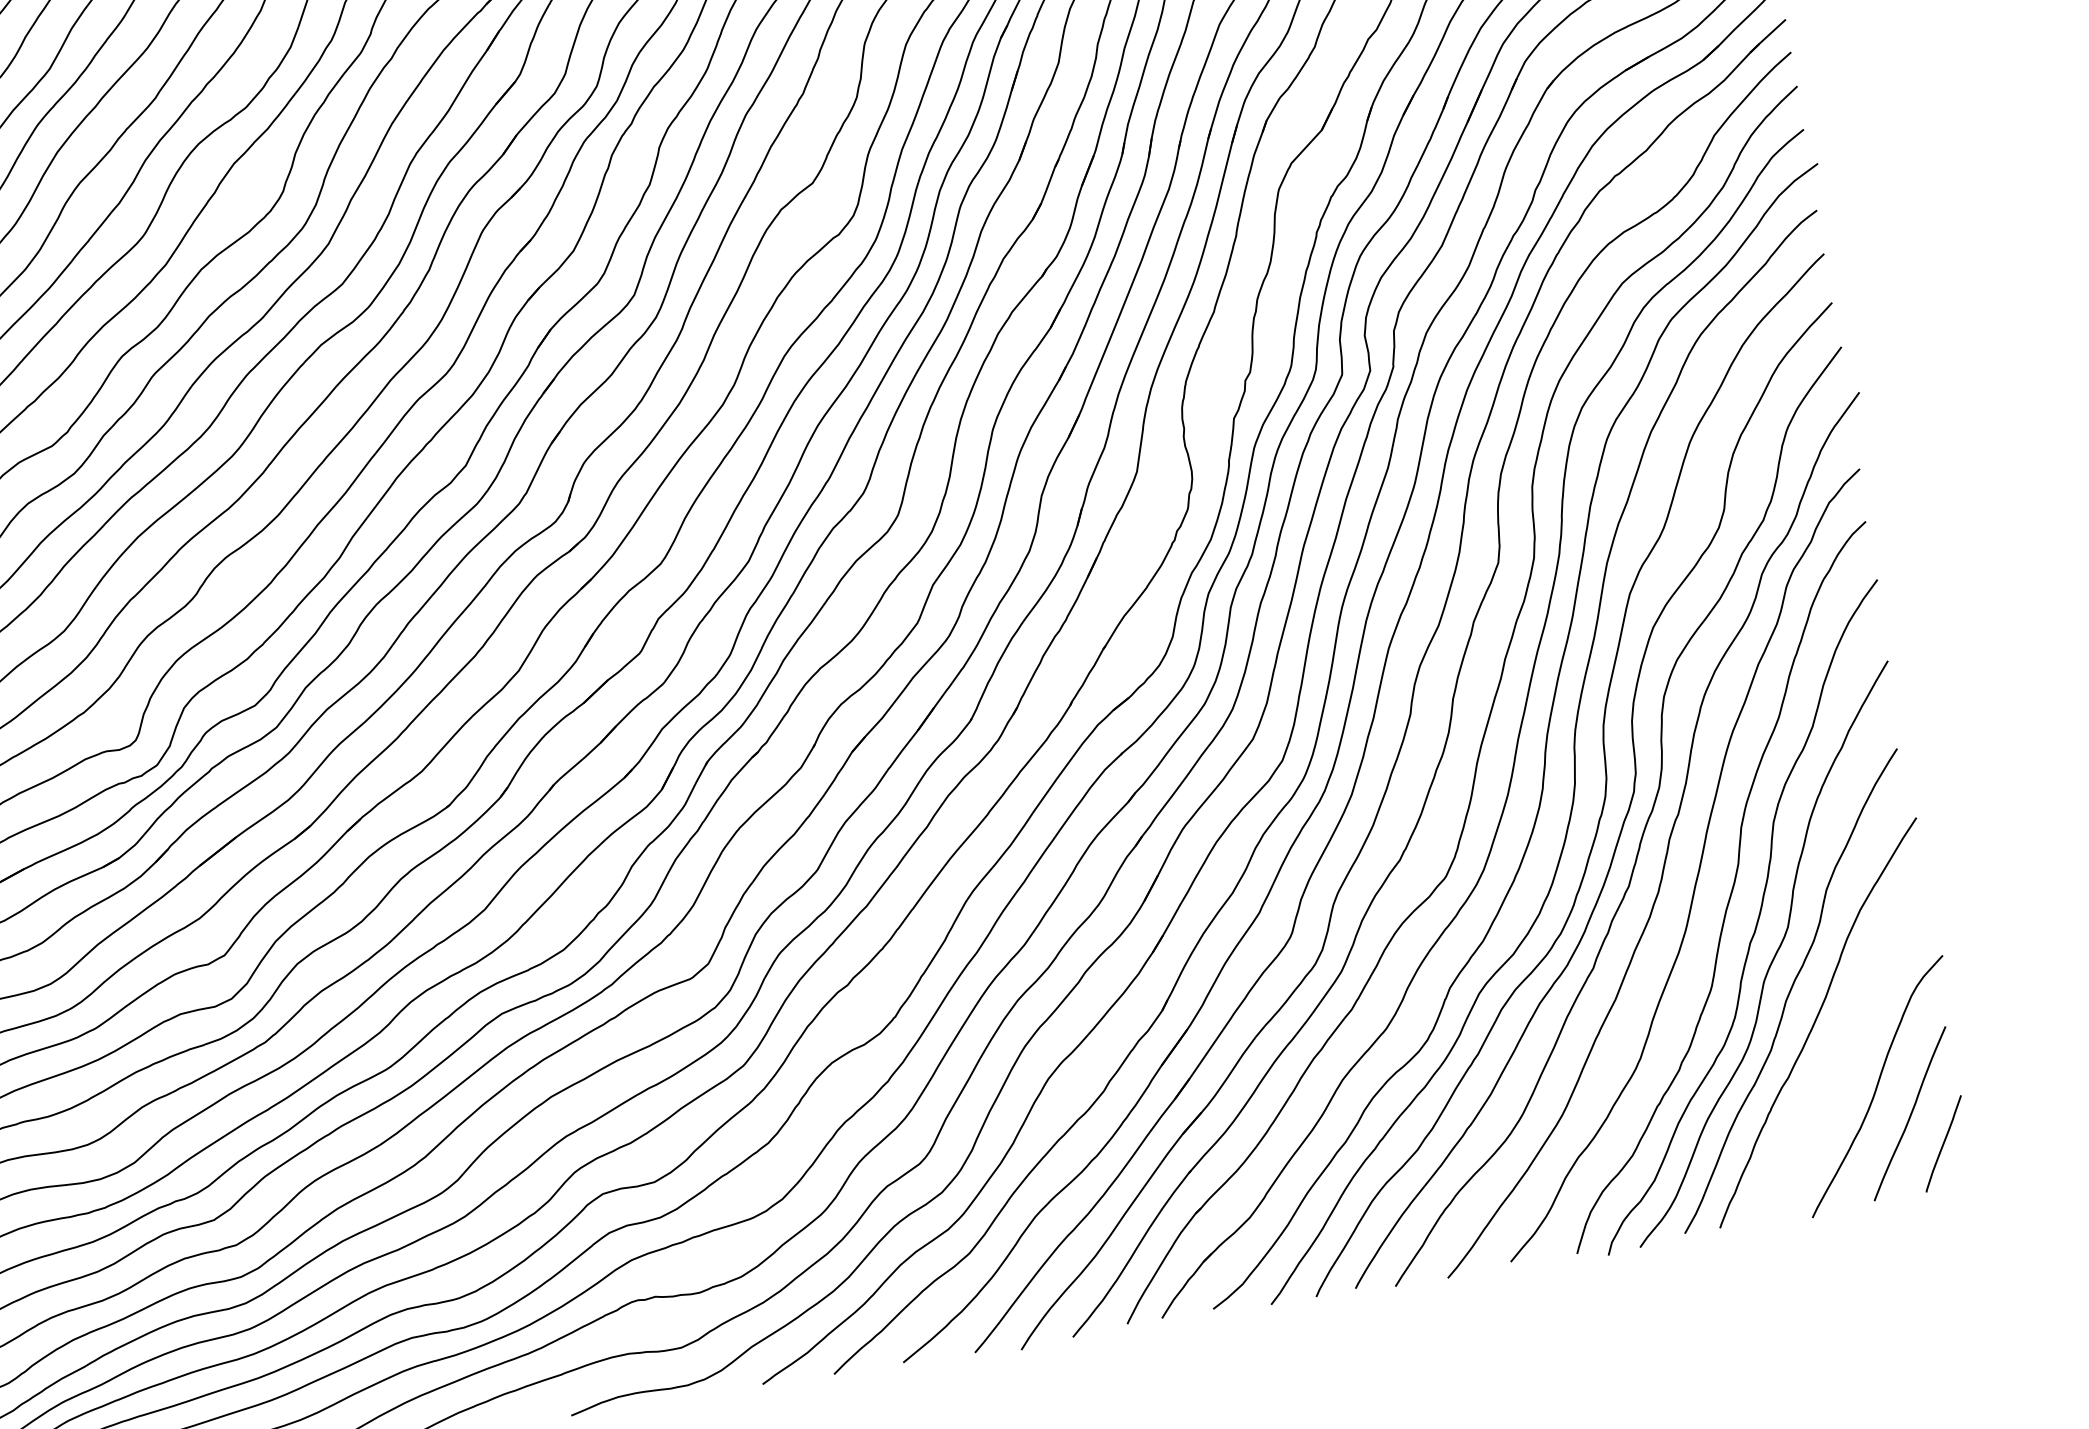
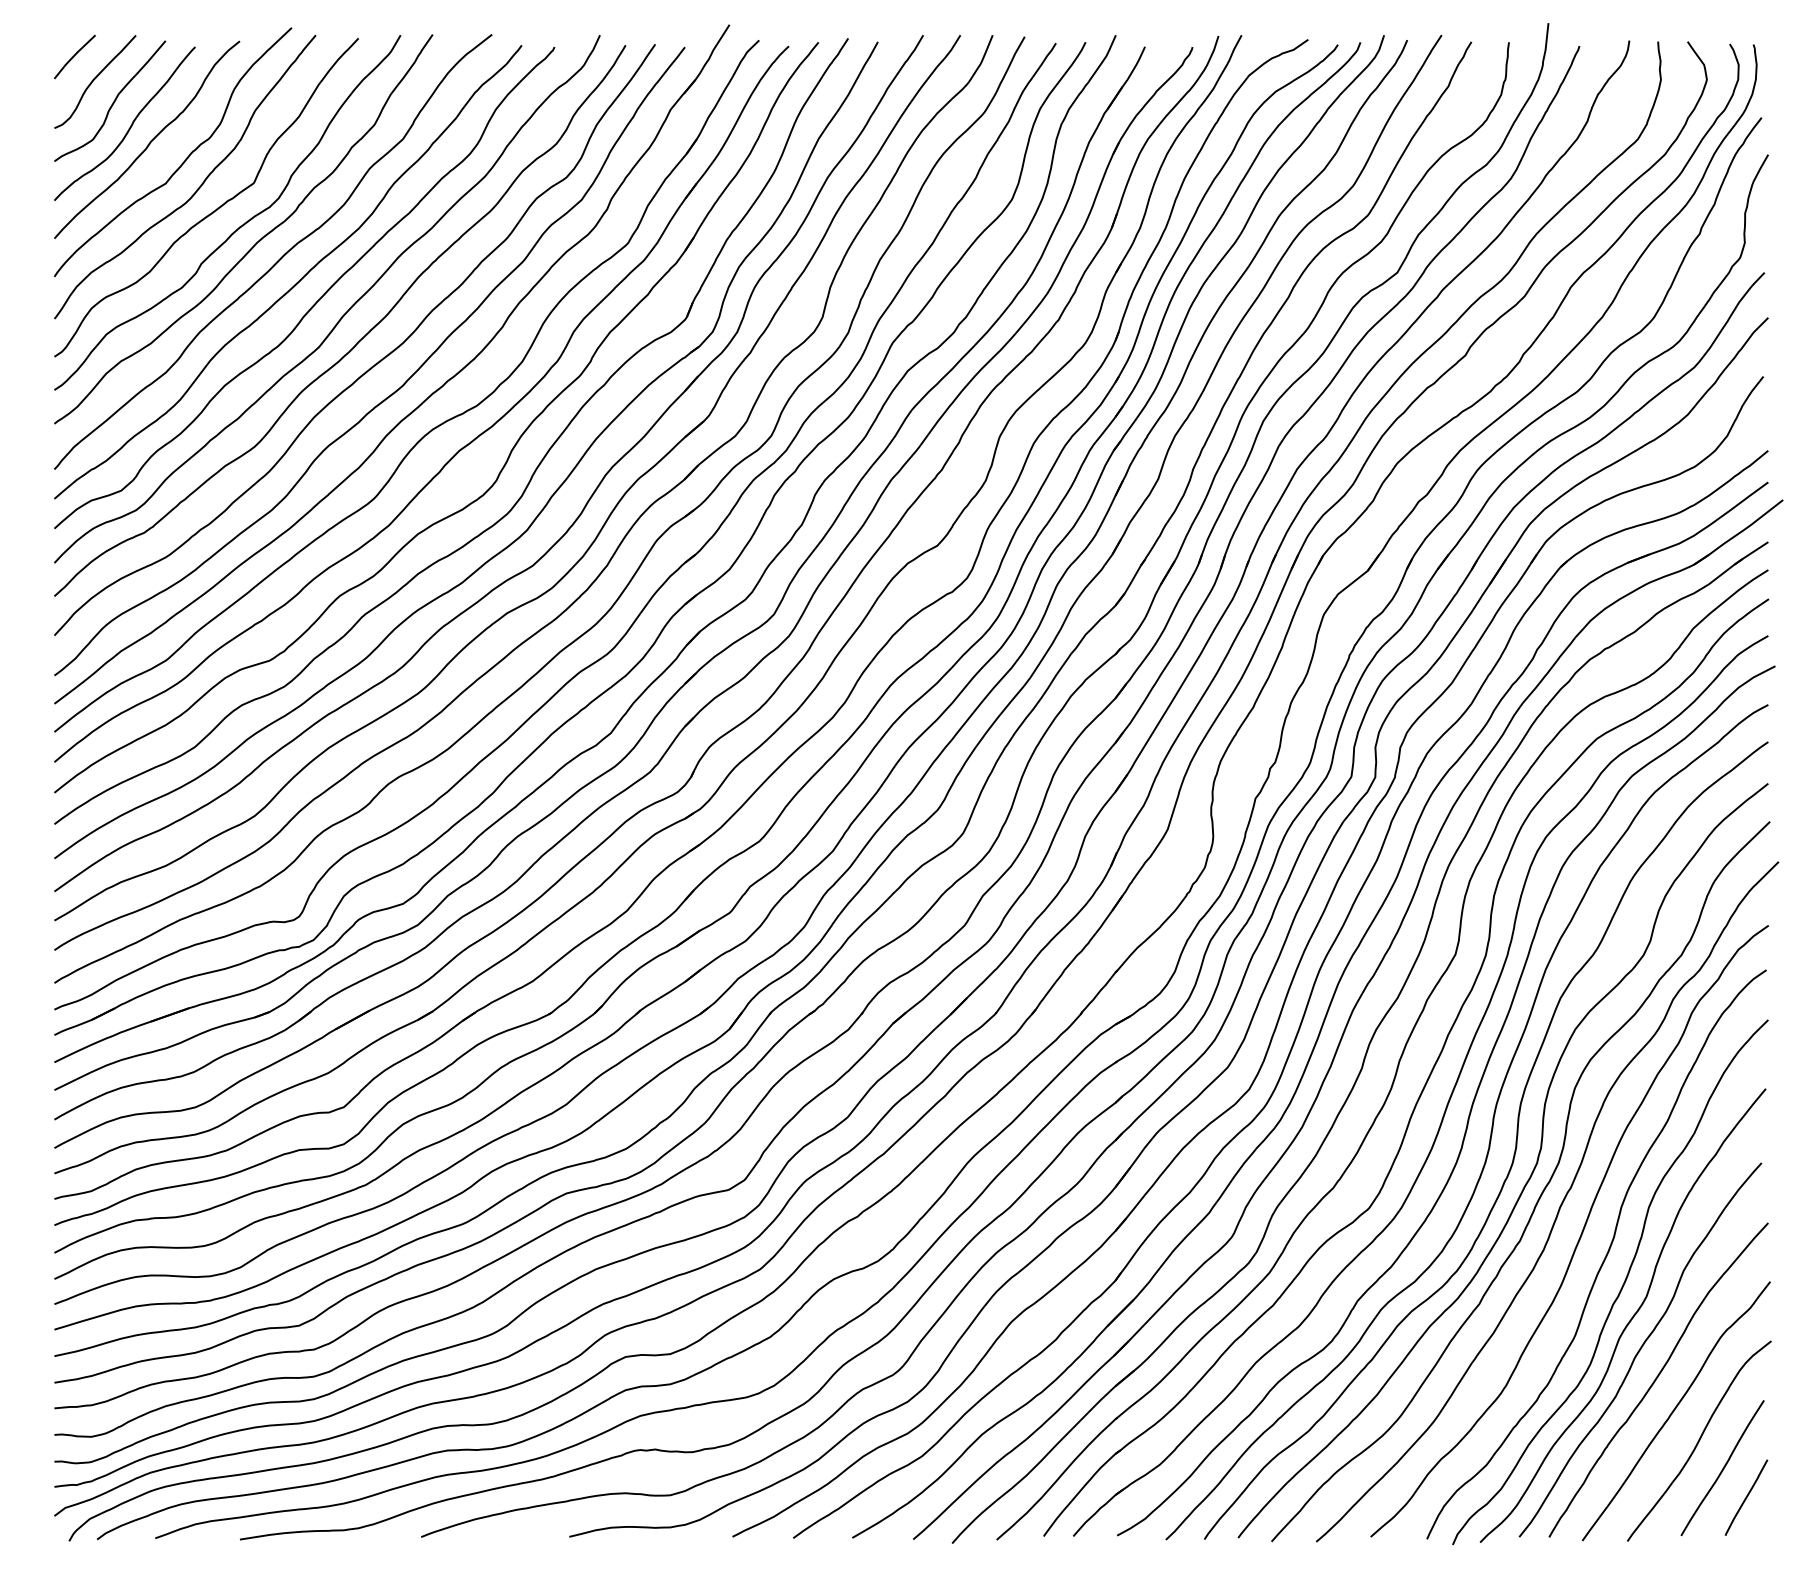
curve: (1842, 1056) -> (1674, 1411), added

